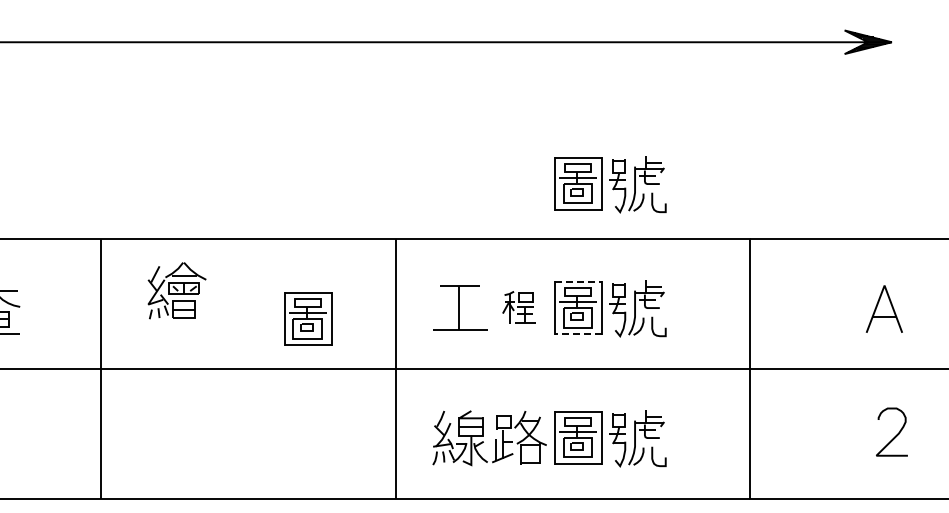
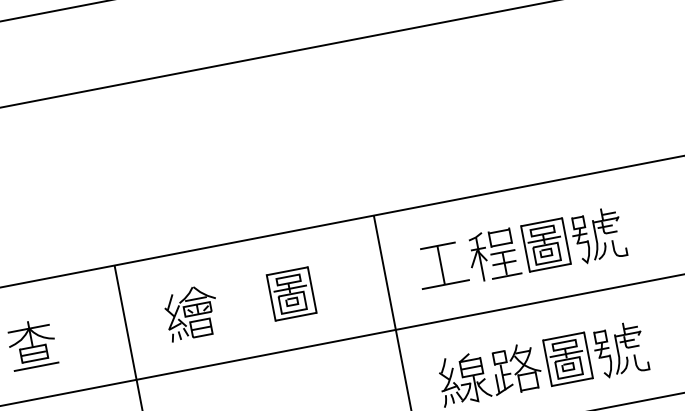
part: (610, 184) -> (553, 130), removed
line: (579, 282) -> (542, 222), dashed -> solid
part: (176, 290) -> (191, 312), moved
part: (518, 307) -> (493, 254), size x1.67
part: (308, 318) -> (291, 293), moved
line: (578, 333) -> (550, 267), dashed -> solid

